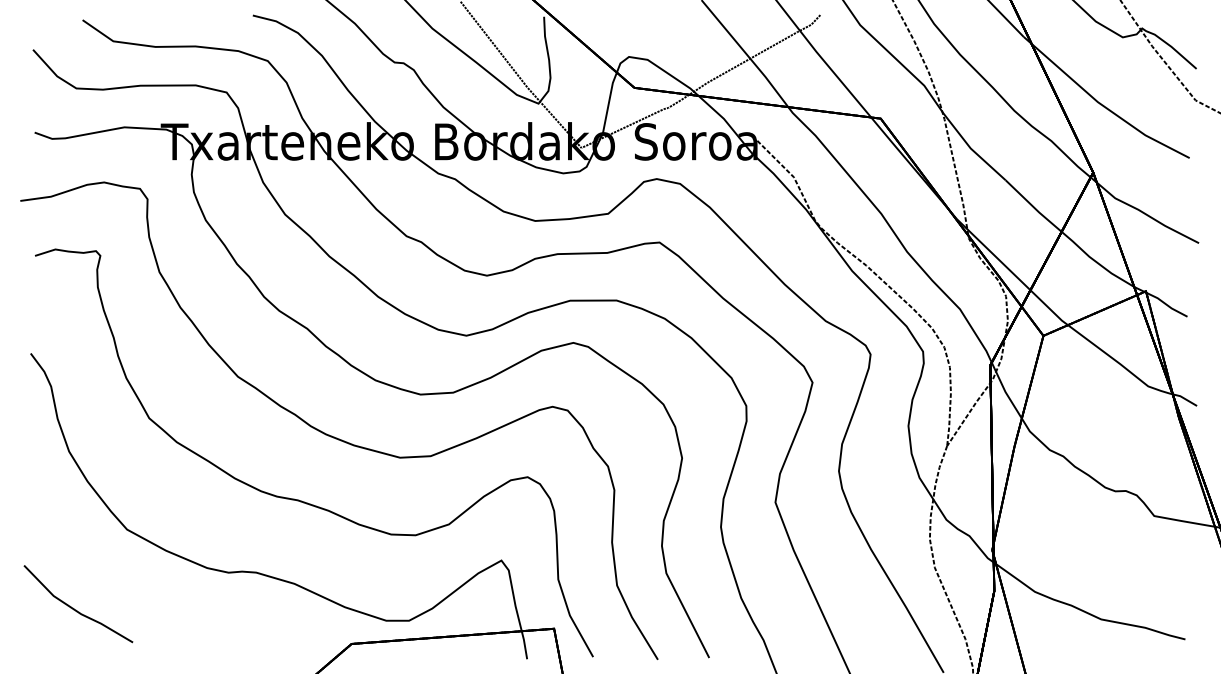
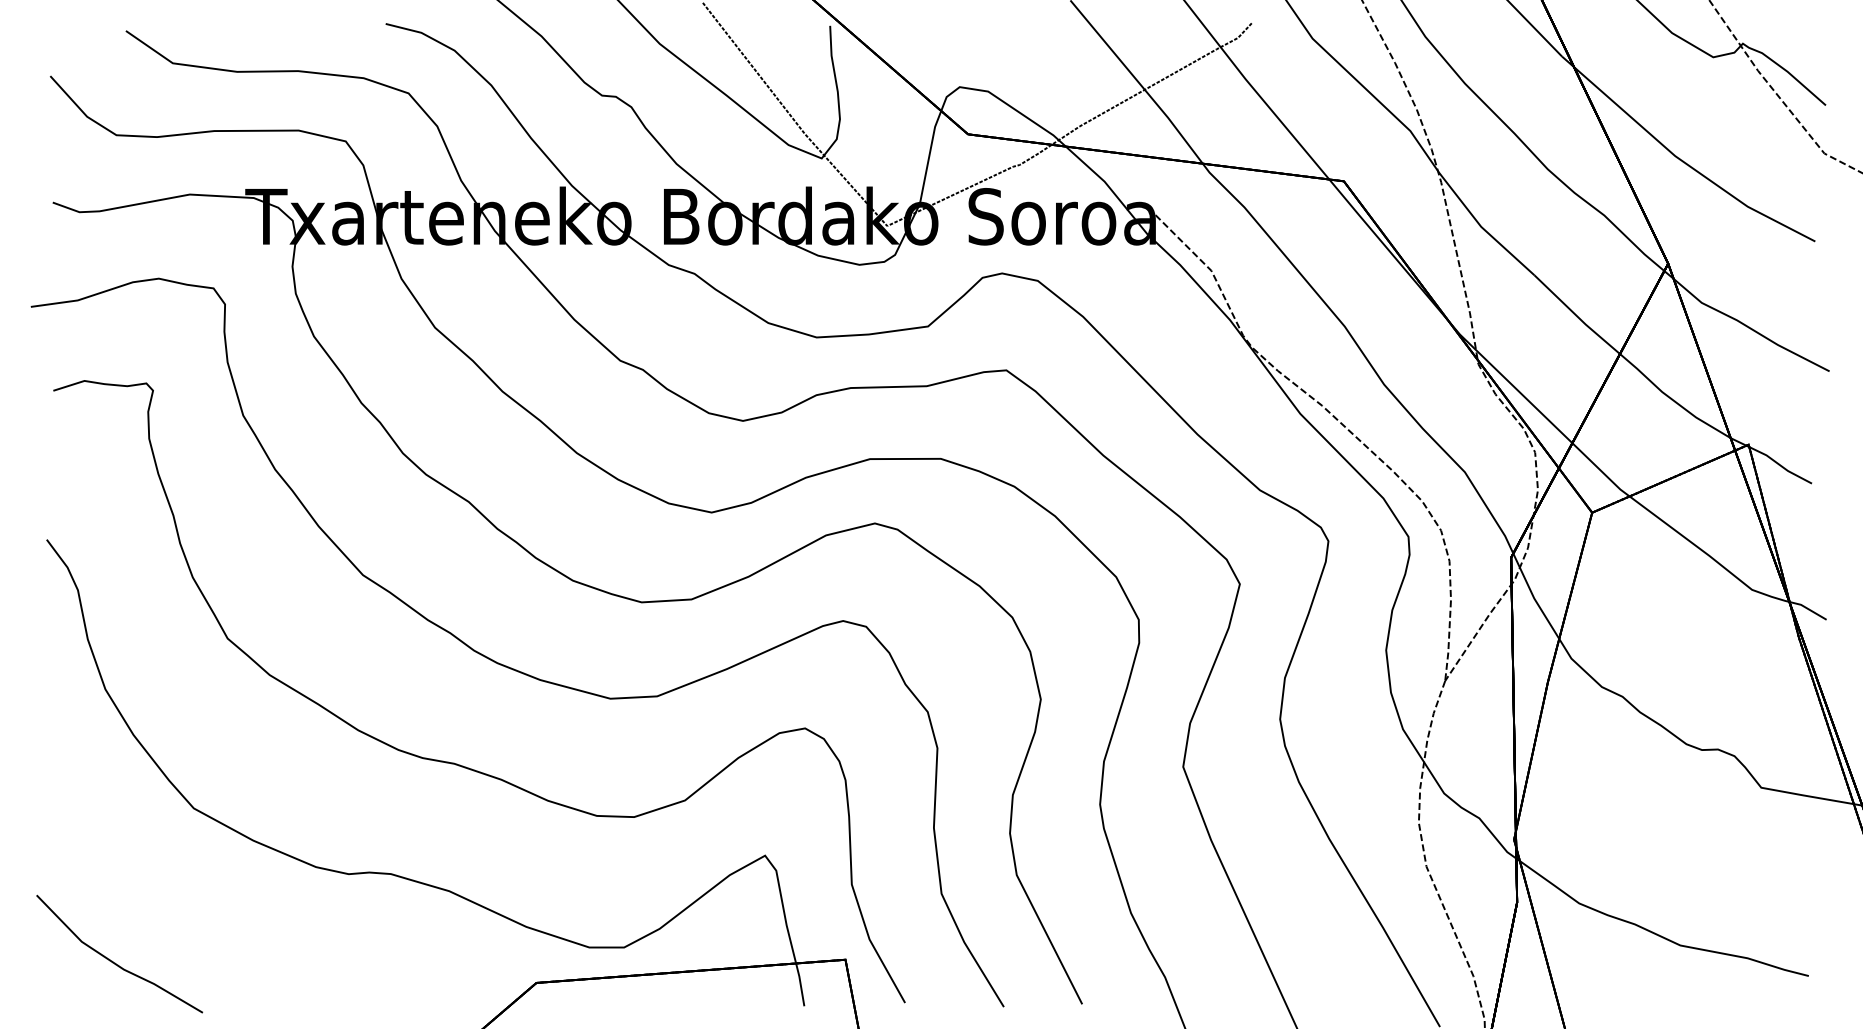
part: (78, 604) -> (119, 954), moved

